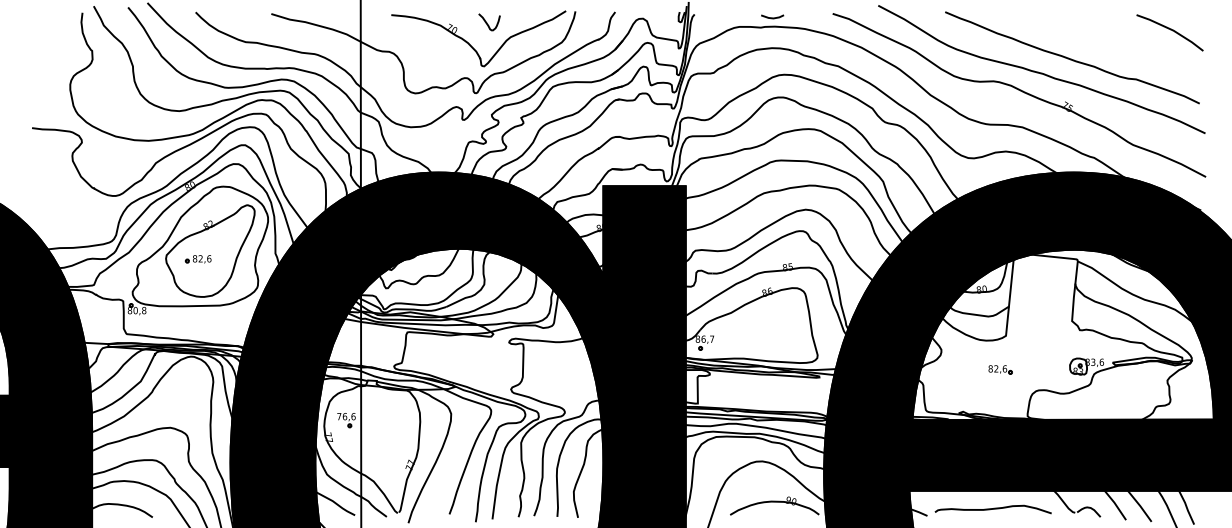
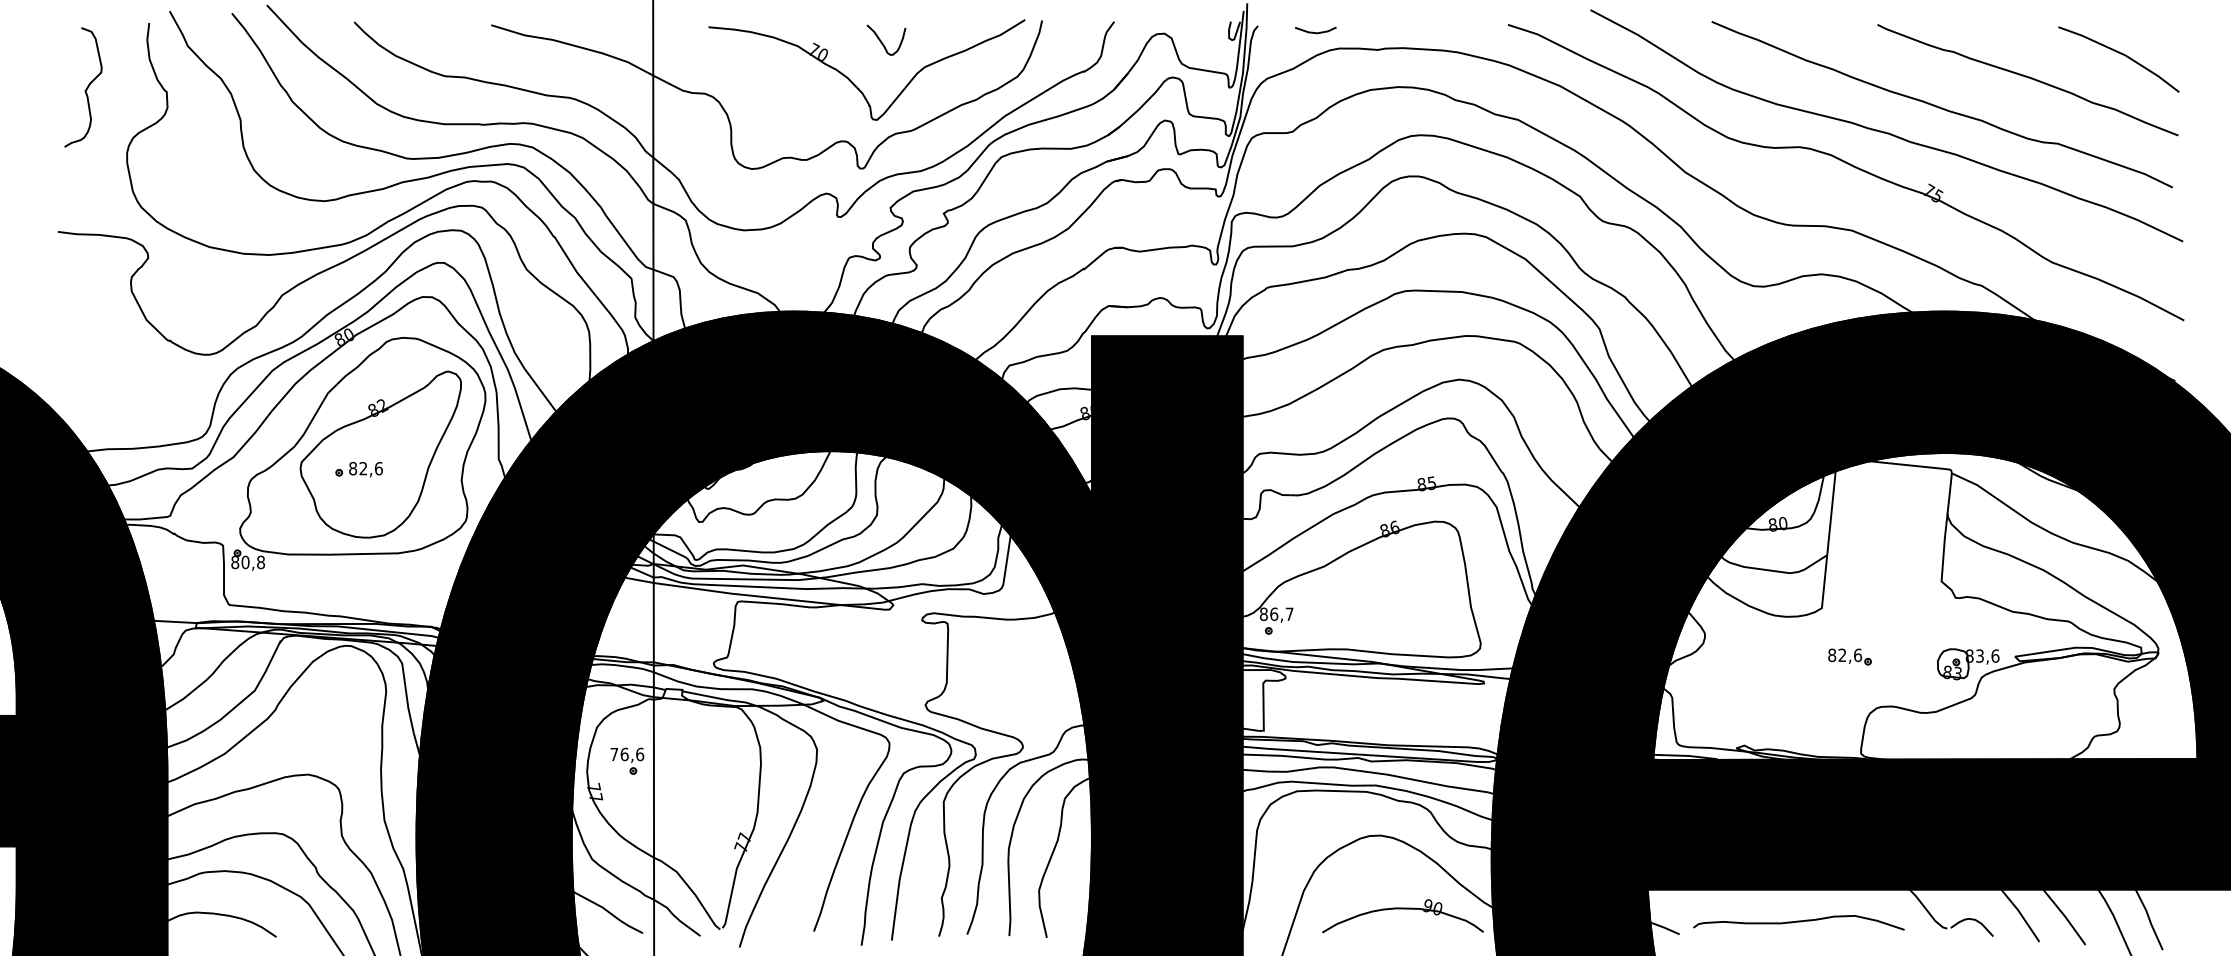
line: (772, 17) -> (1315, 31), moved
curve: (1119, 43) -> (2027, 78), added
curve: (47, 48) -> (85, 87), added
part: (1000, 369) -> (1849, 656), moved

